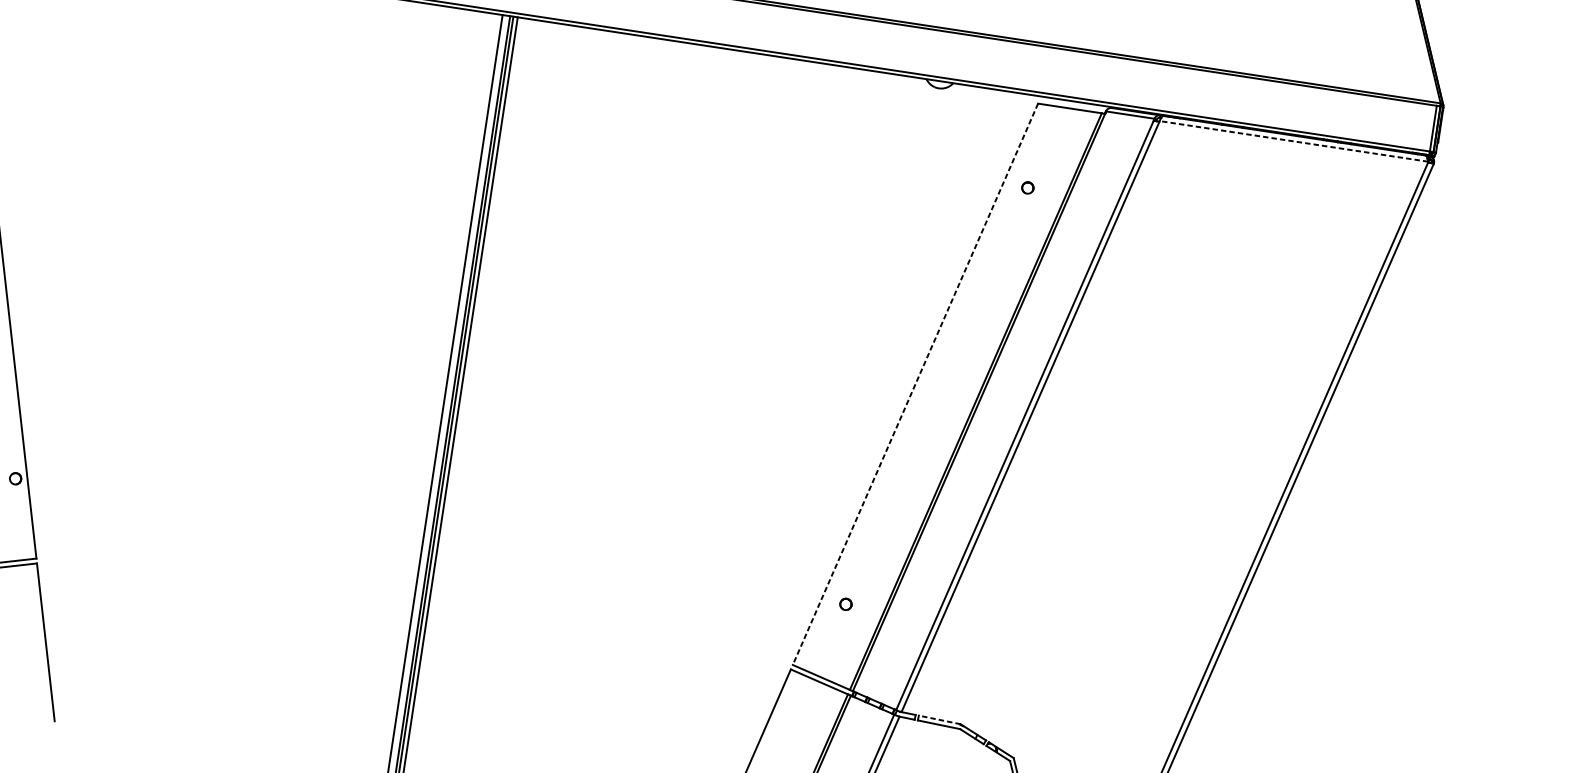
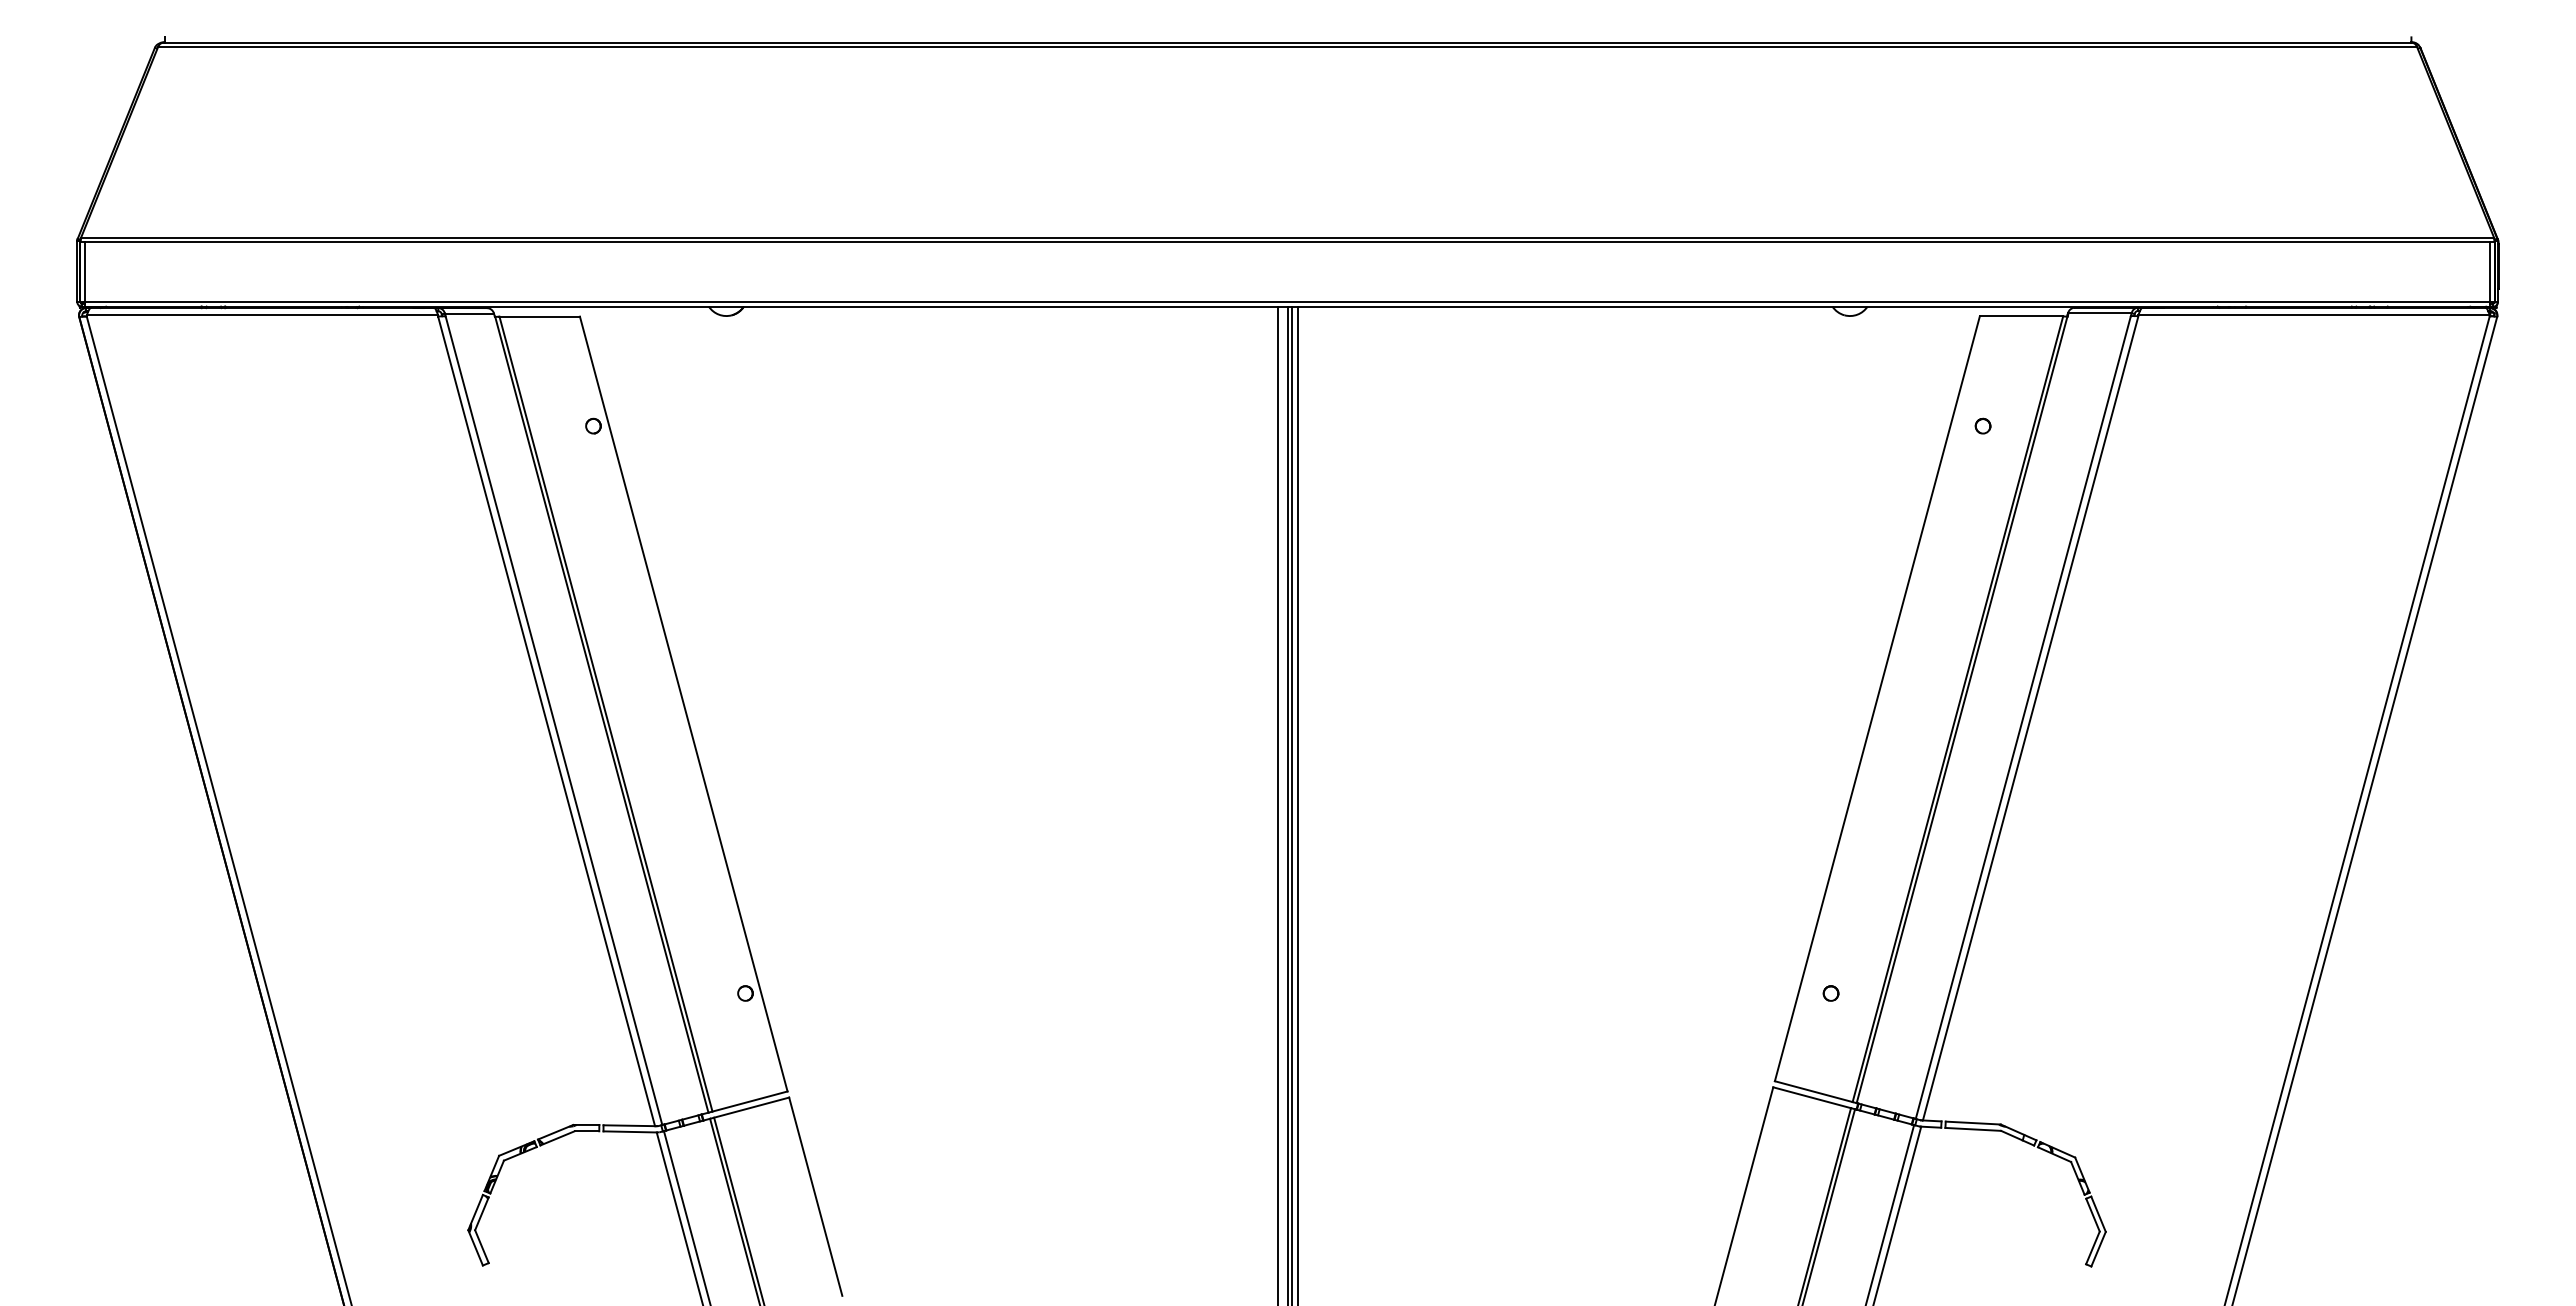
line: (1294, 141) -> (2314, 315), dashed -> solid
line: (915, 384) -> (1877, 698), dashed -> solid
line: (939, 720) -> (1973, 1123), dashed -> solid

